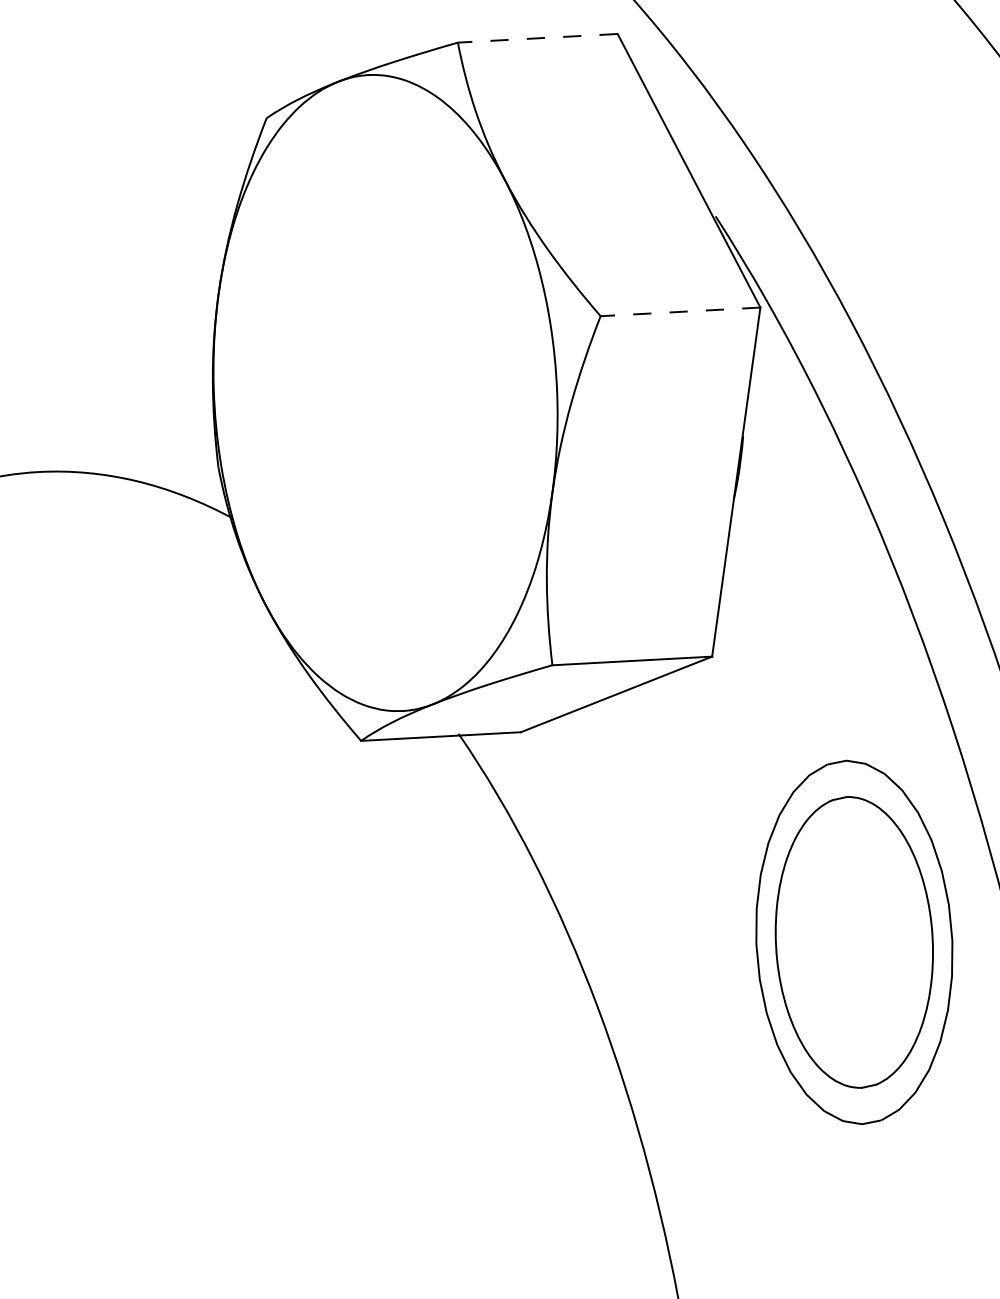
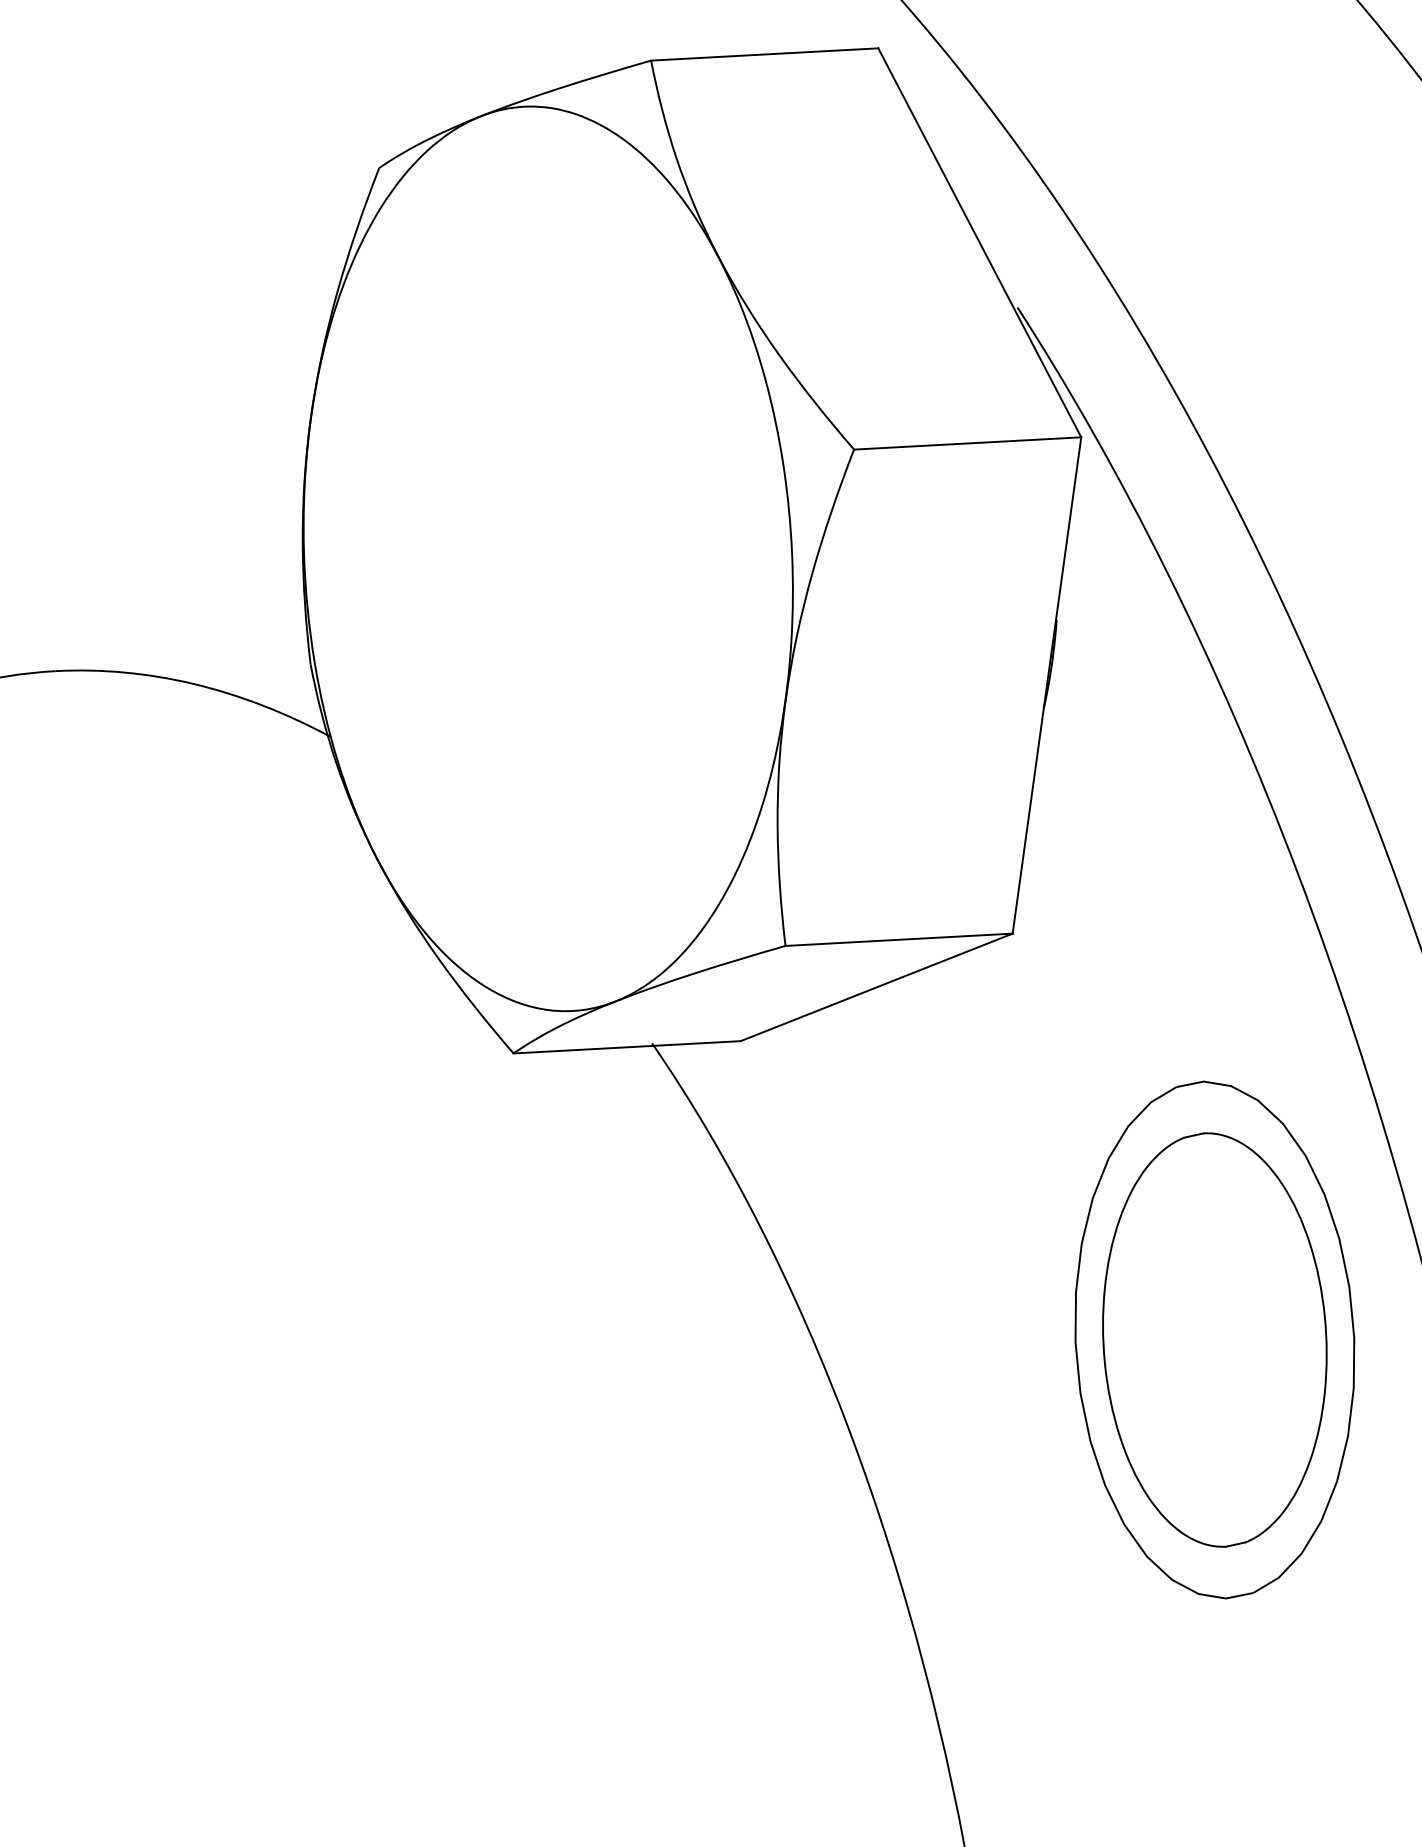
line: (537, 38) -> (764, 54), dashed -> solid
line: (680, 311) -> (967, 443), dashed -> solid

